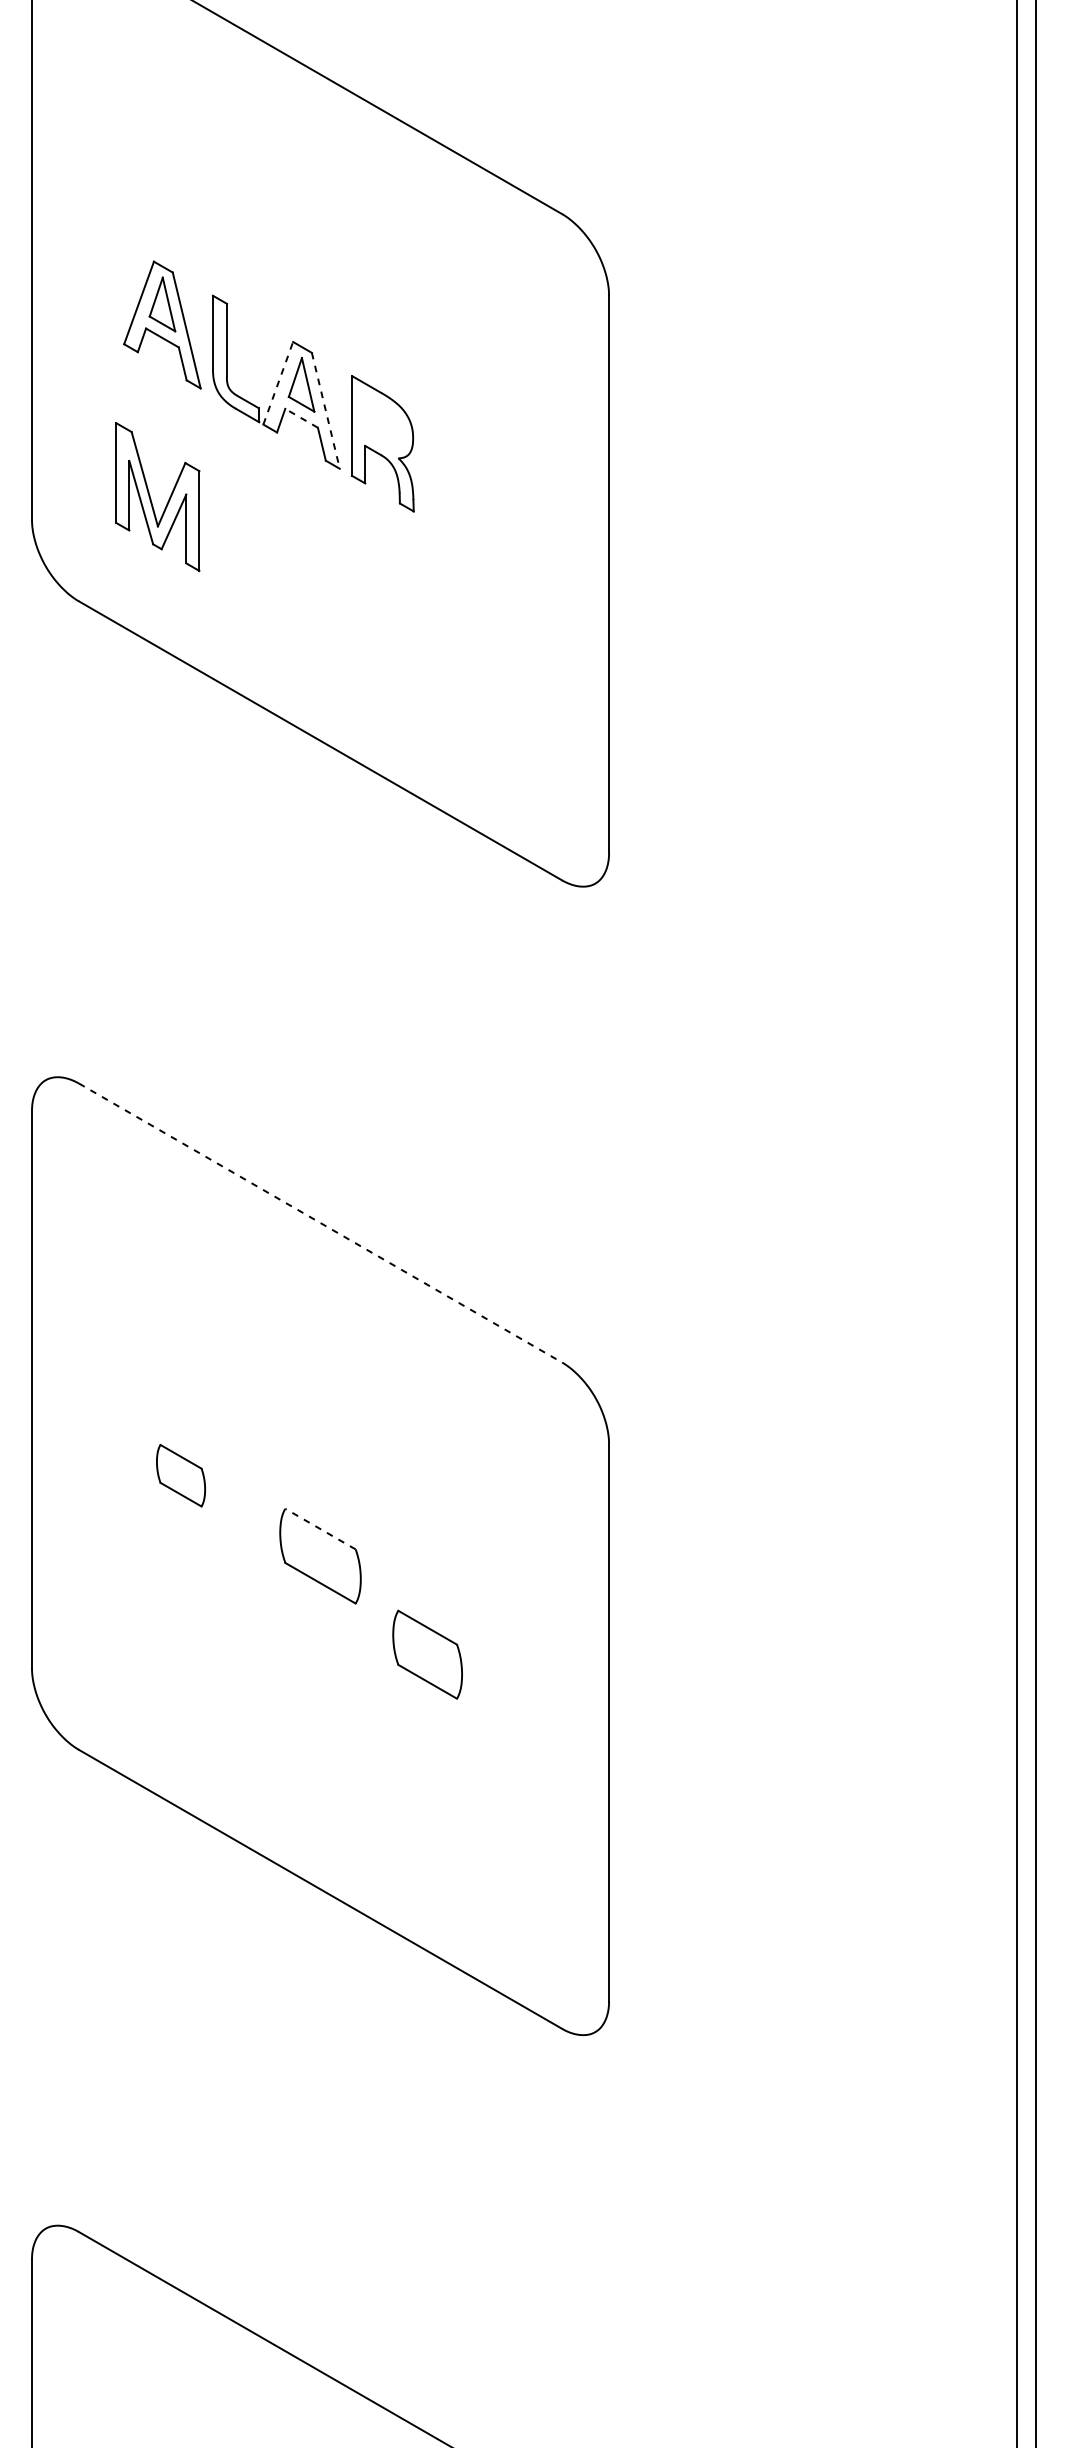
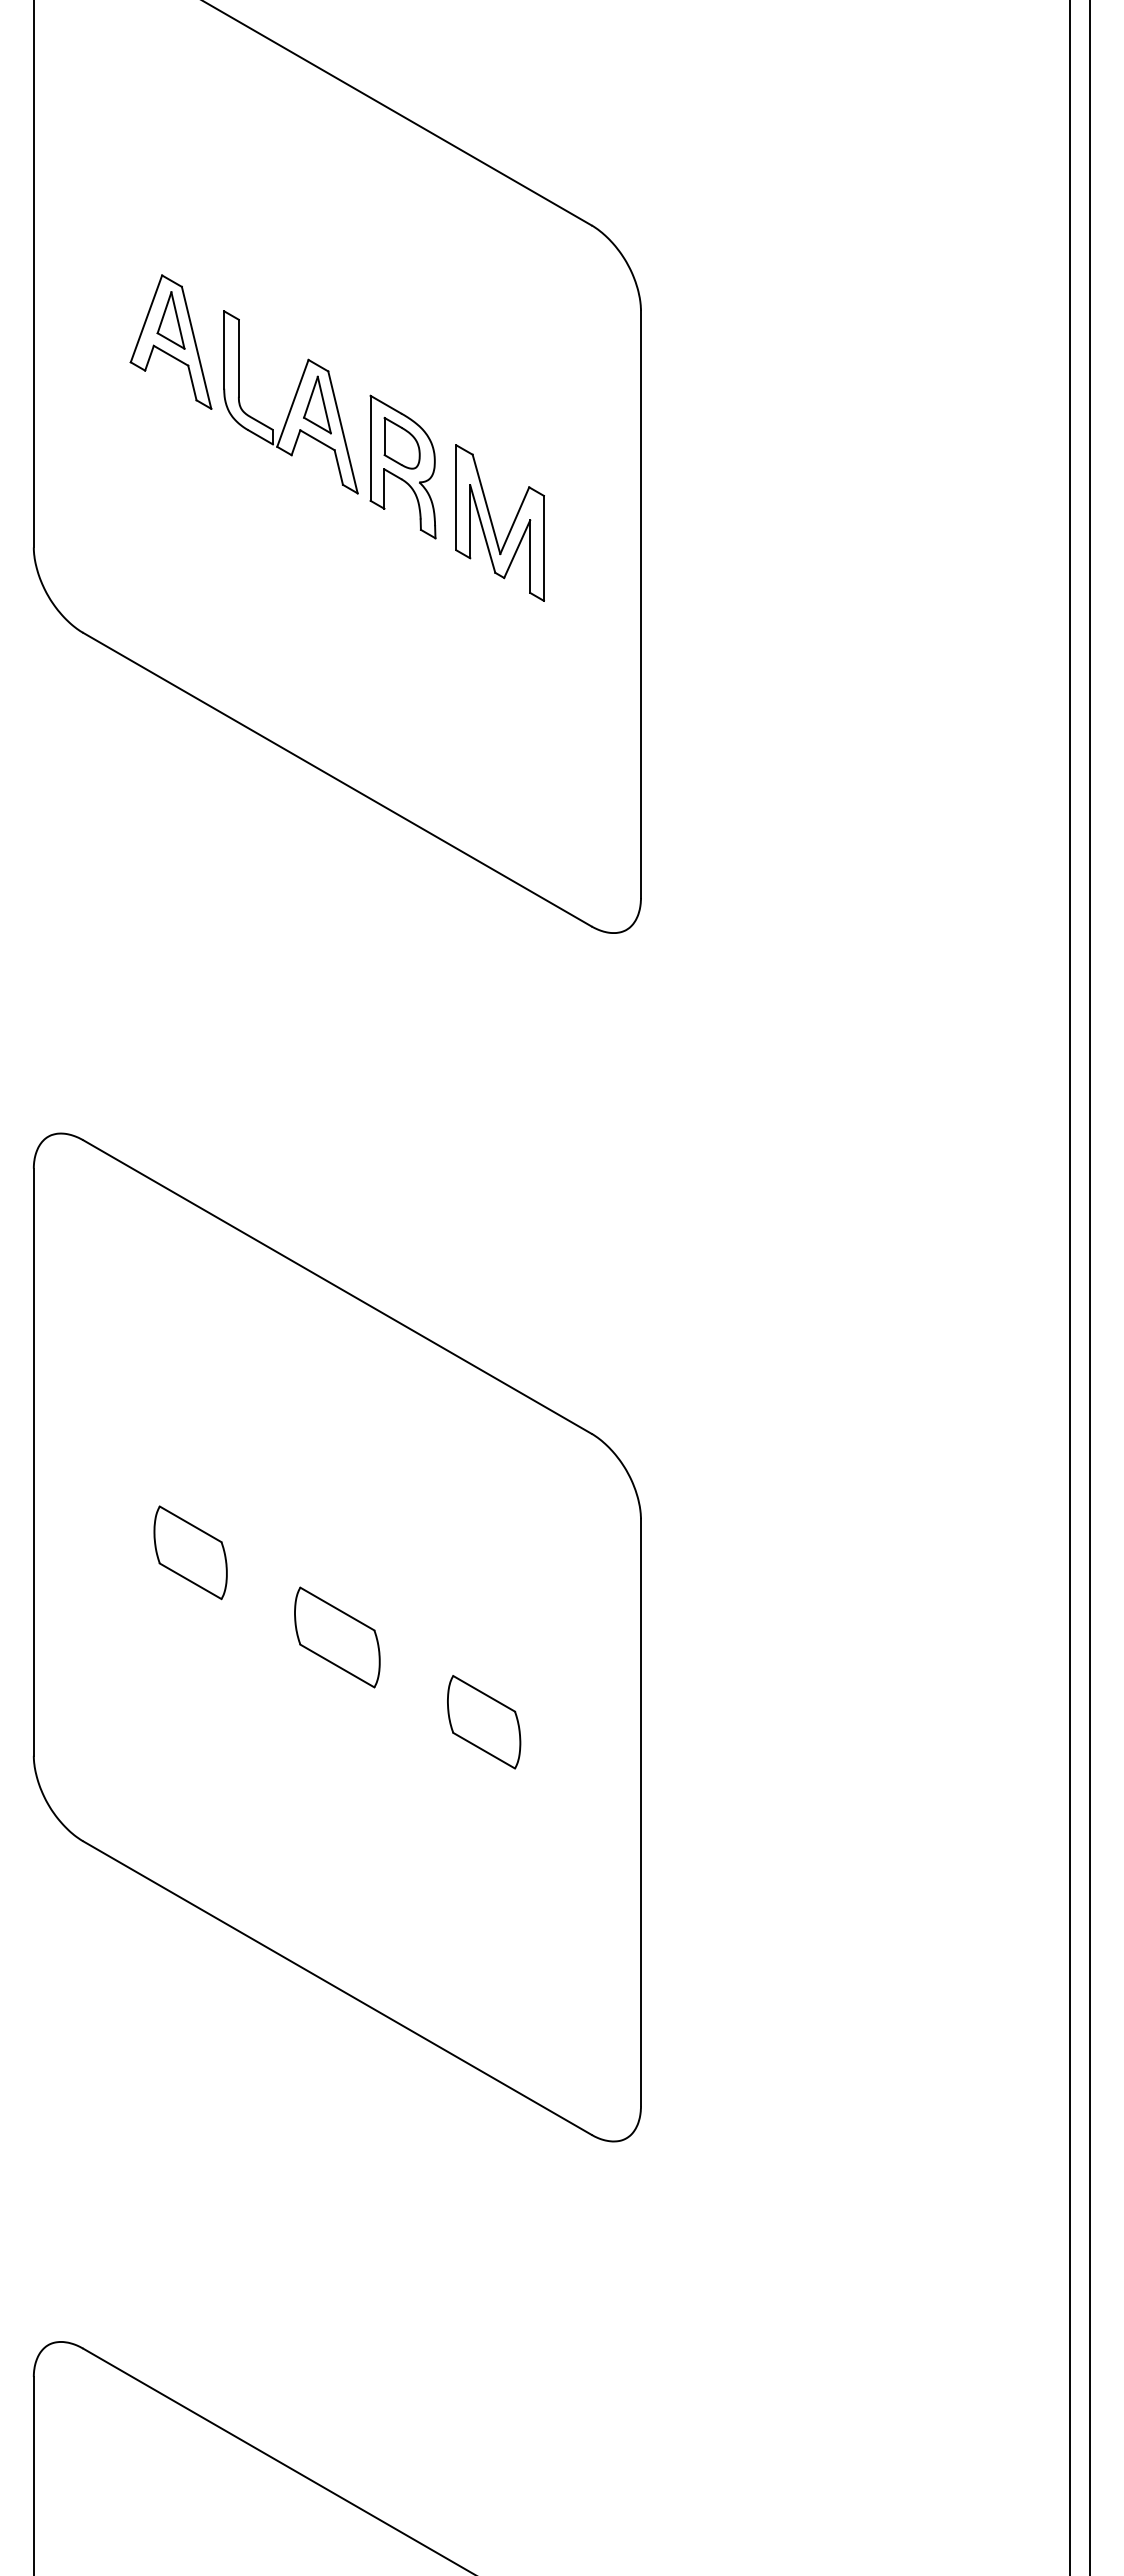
line: (278, 382) -> (293, 402), dashed -> solid
line: (326, 410) -> (343, 432), dashed -> solid
line: (301, 418) -> (317, 440), dashed -> solid
part: (381, 420) -> (401, 442), added
part: (151, 499) -> (493, 525), moved
line: (320, 1222) -> (337, 1286), dashed -> solid
part: (180, 1475) -> (190, 1552), size x1.43
line: (320, 1529) -> (337, 1609), dashed -> solid
part: (428, 1655) -> (484, 1722), moved

